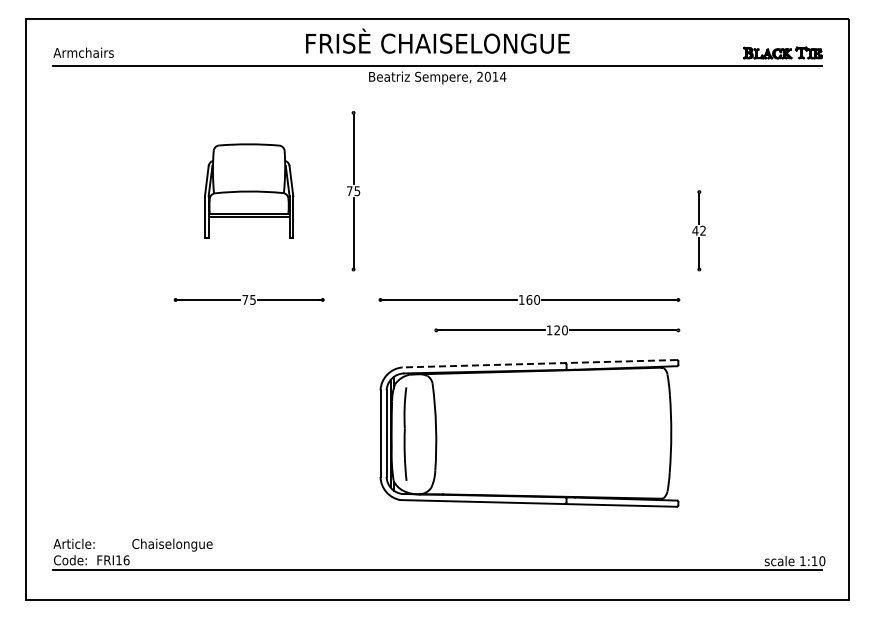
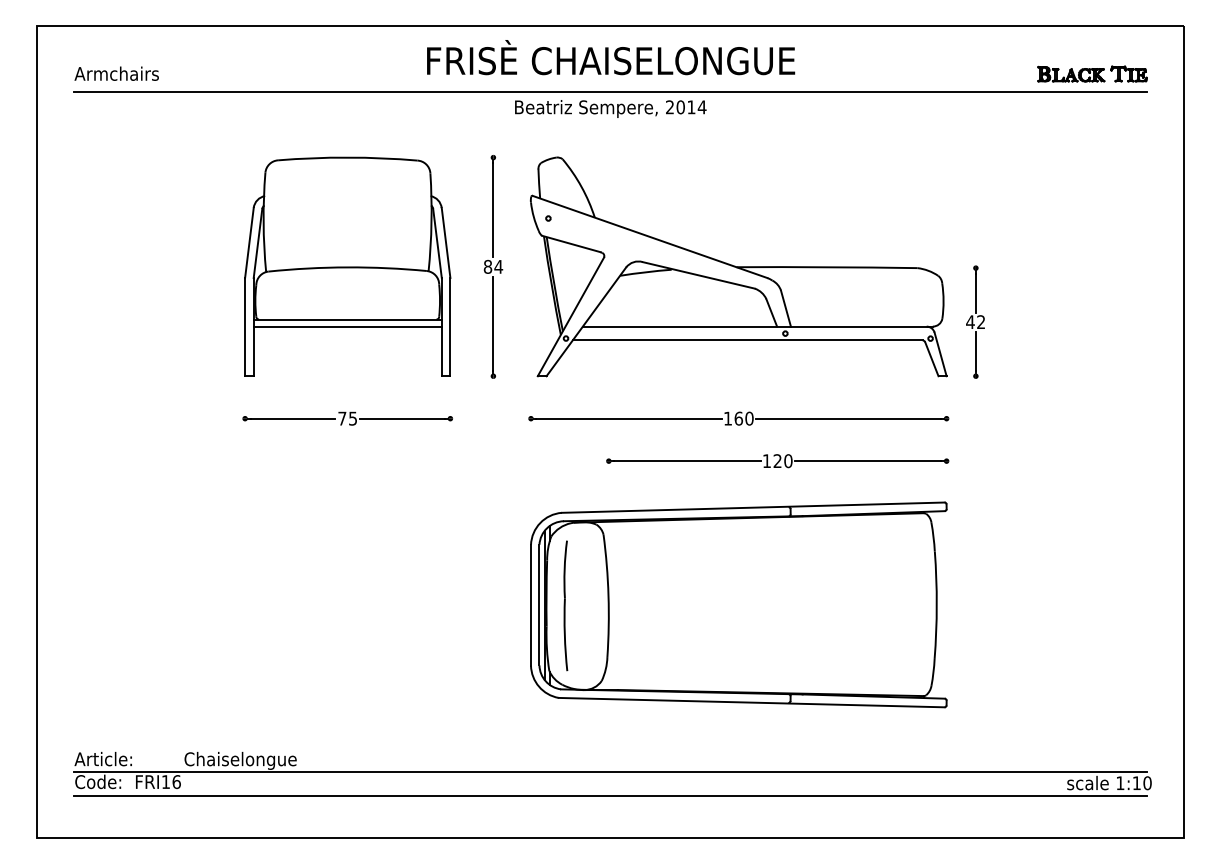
part: (529, 190) -> (738, 265), added
part: (248, 191) -> (346, 267), size x1.67
text: (353, 191) -> (493, 267), 75 -> 84
line: (539, 363) -> (752, 507), dashed -> solid
line: (437, 553) -> (610, 772), added

